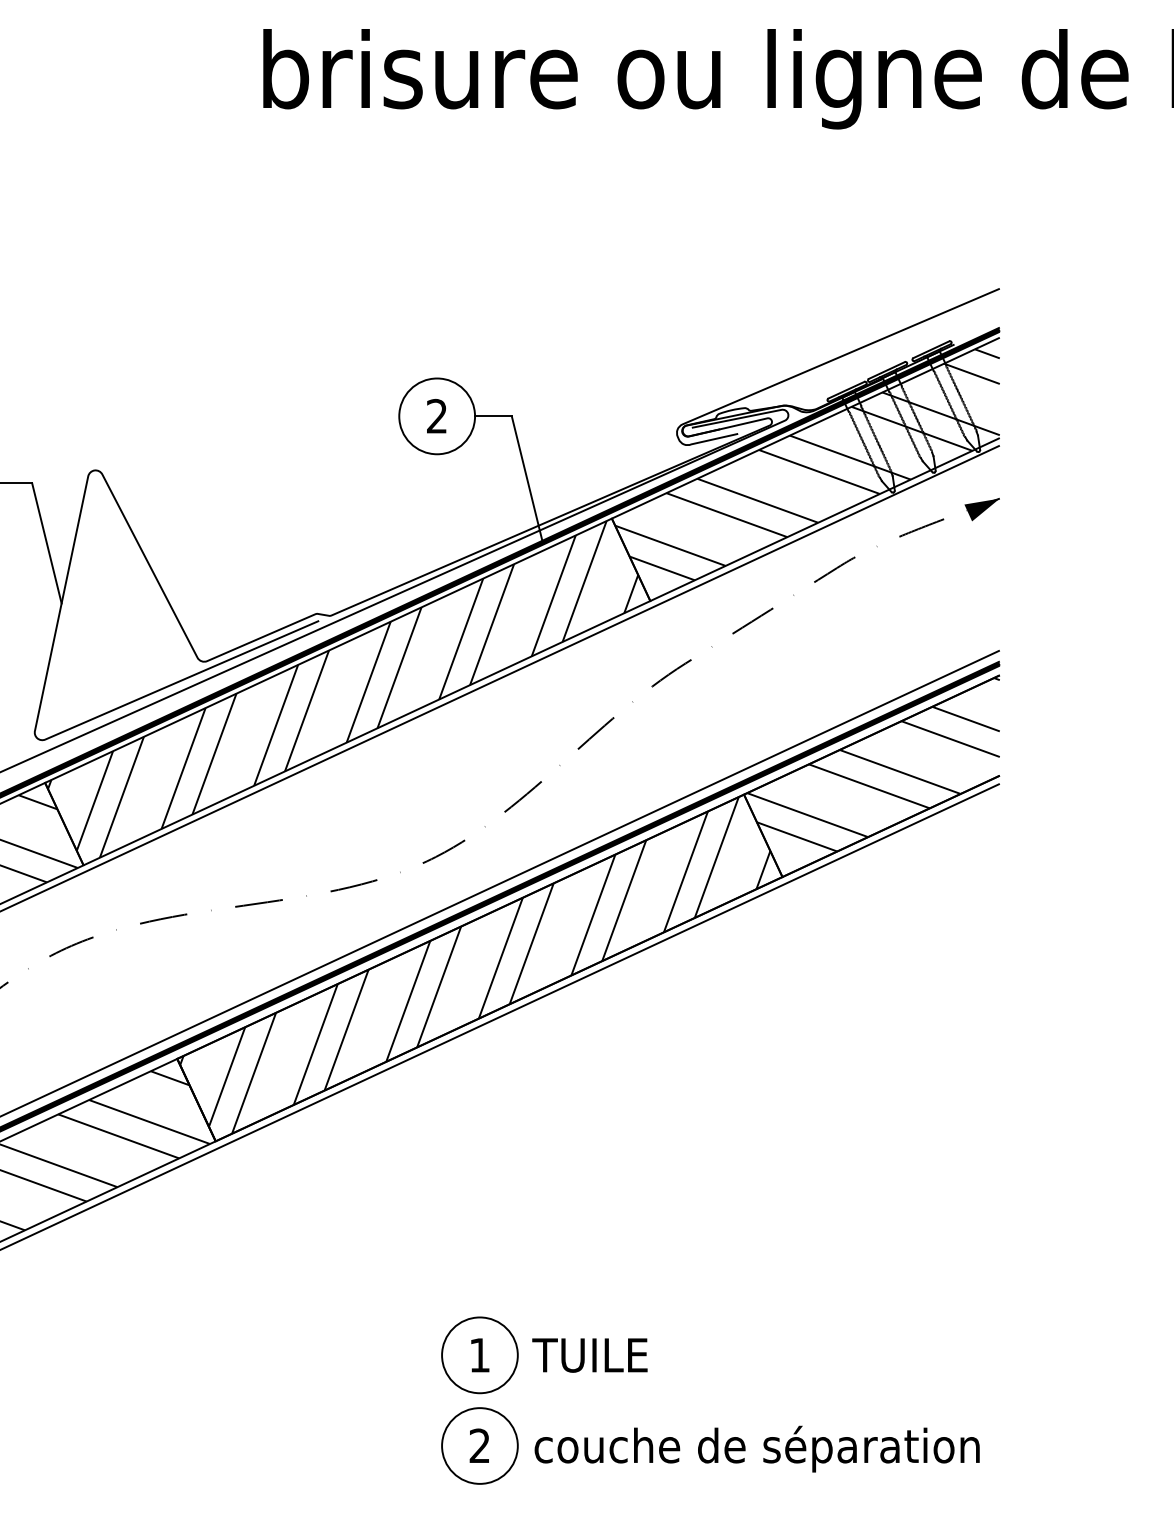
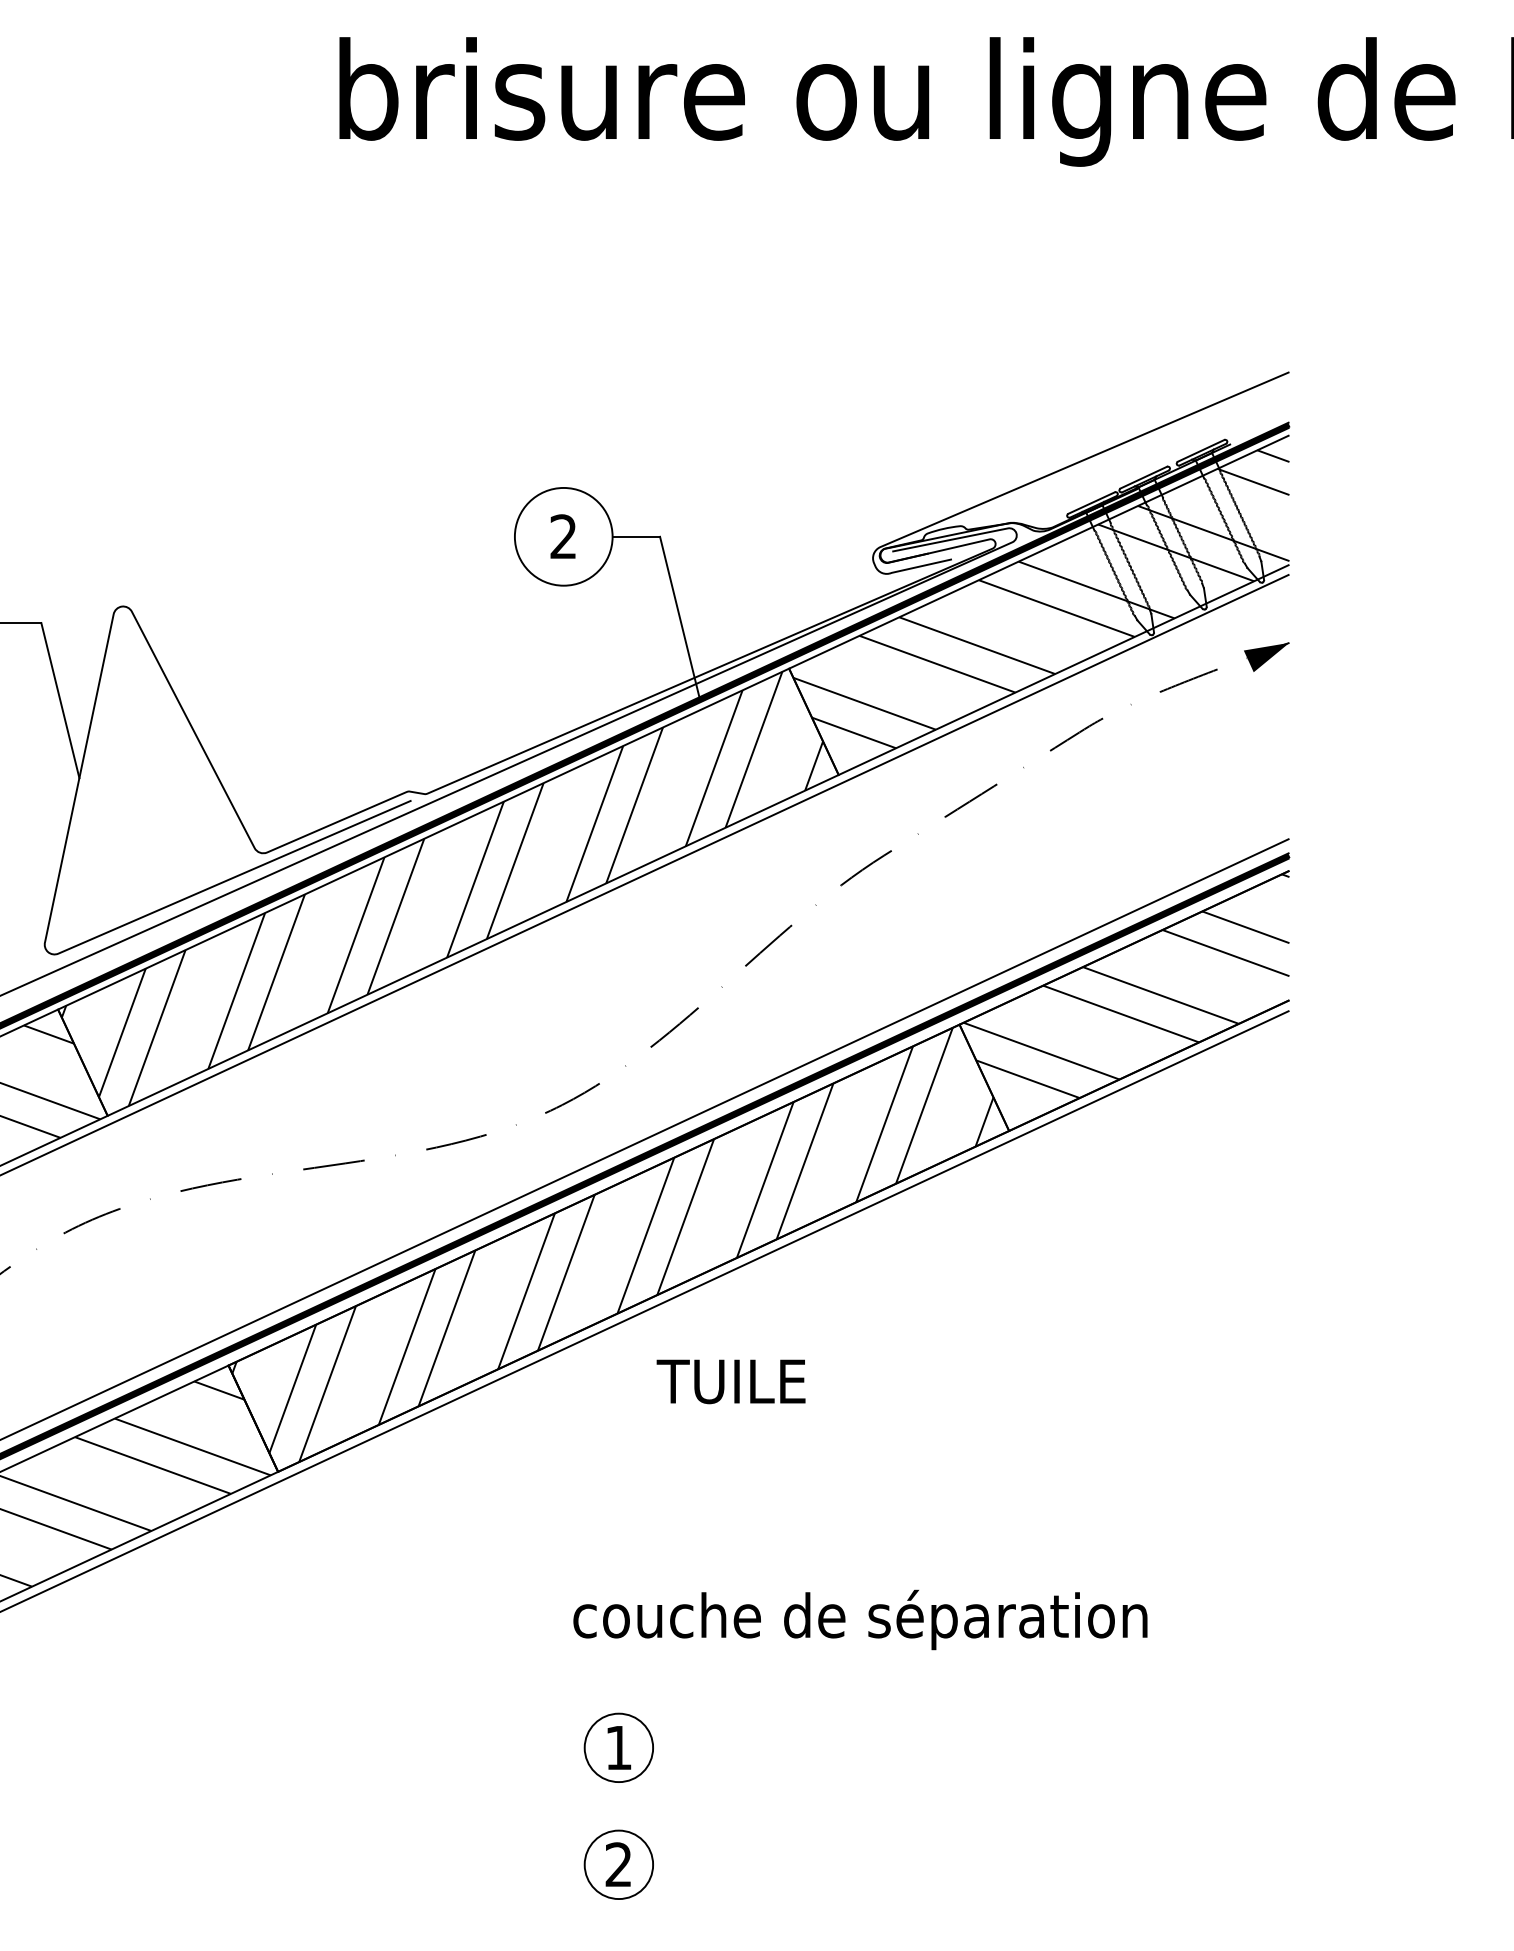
circle: (479, 1355) -> (618, 1748), size x0.7
text: (589, 1355) -> (730, 1381), moved
circle: (479, 1445) -> (618, 1864), size x0.7
text: (756, 1448) -> (859, 1619), moved

